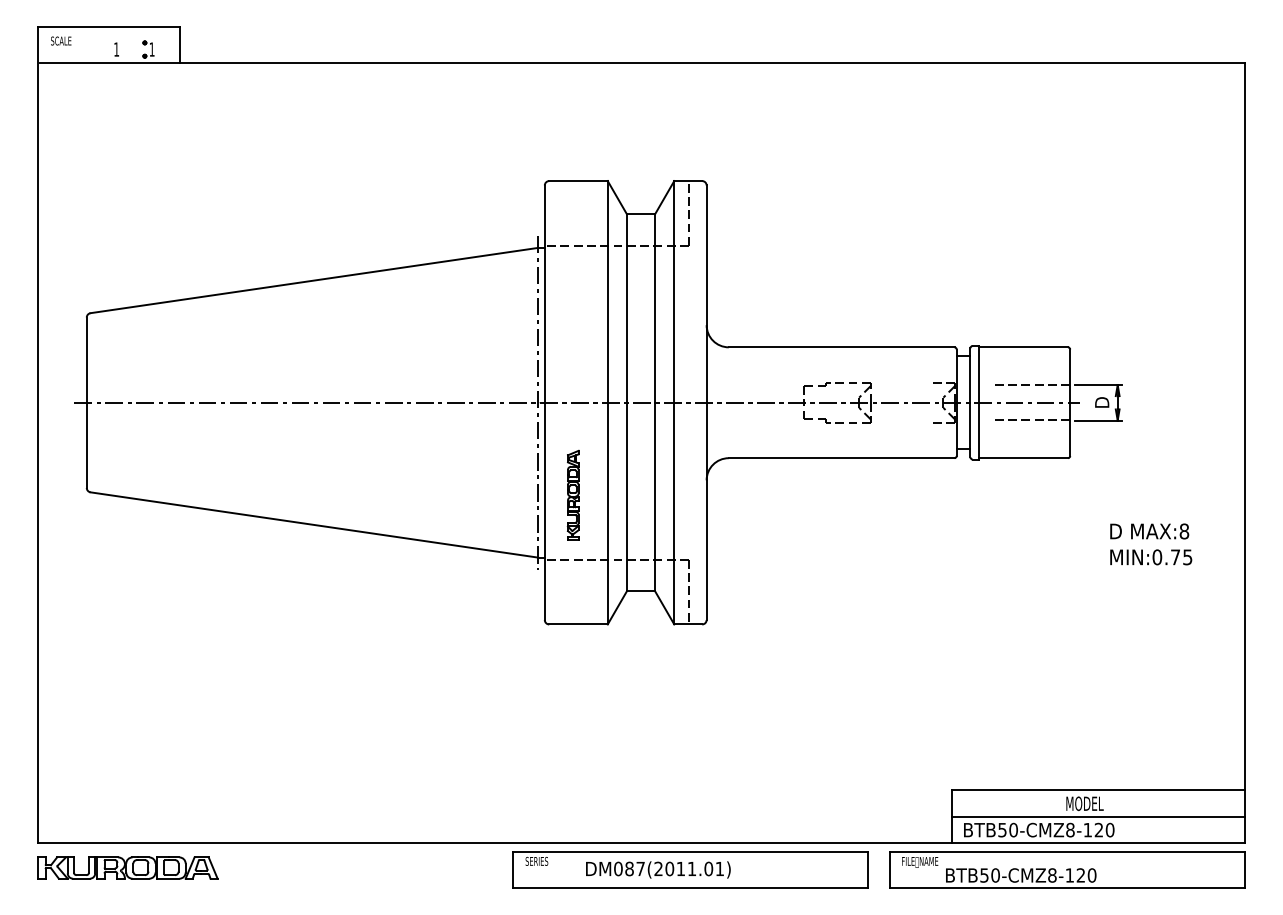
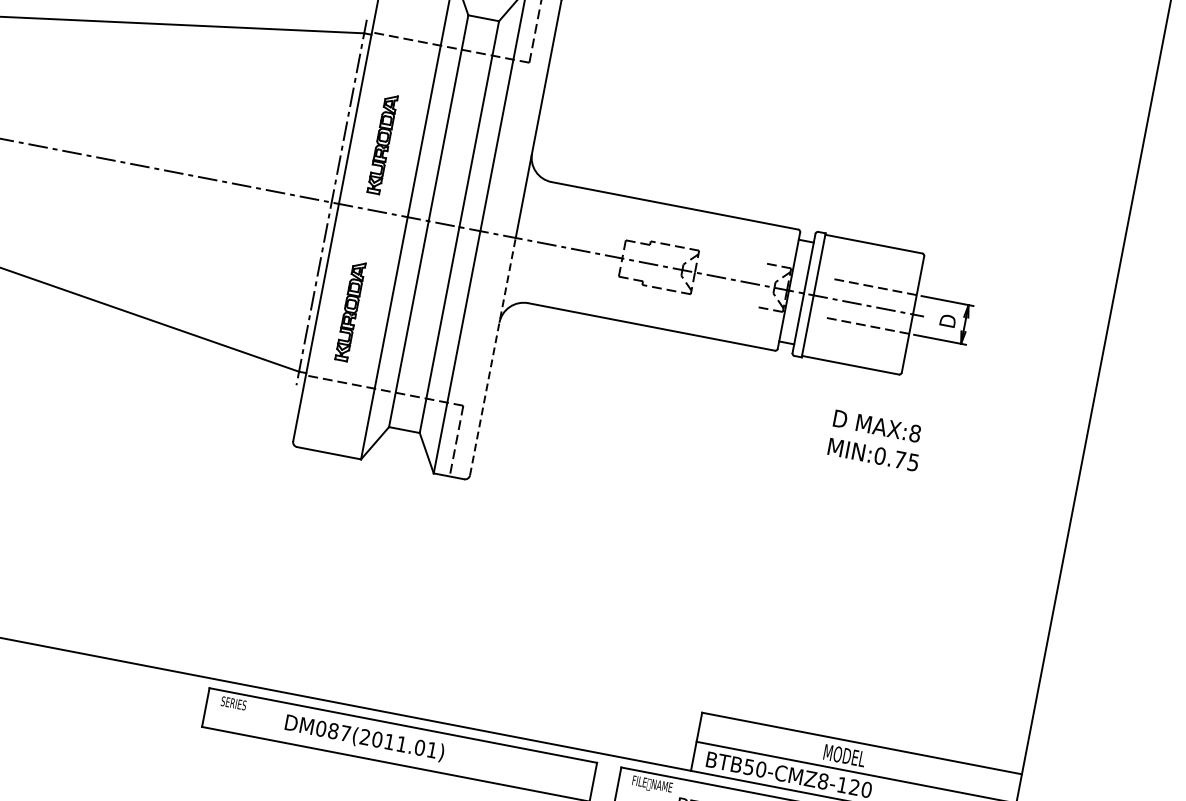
part: (572, 341) -> (382, 142), added
line: (706, 511) -> (492, 356), solid -> dashed
text: (1151, 544) -> (876, 440), moved

